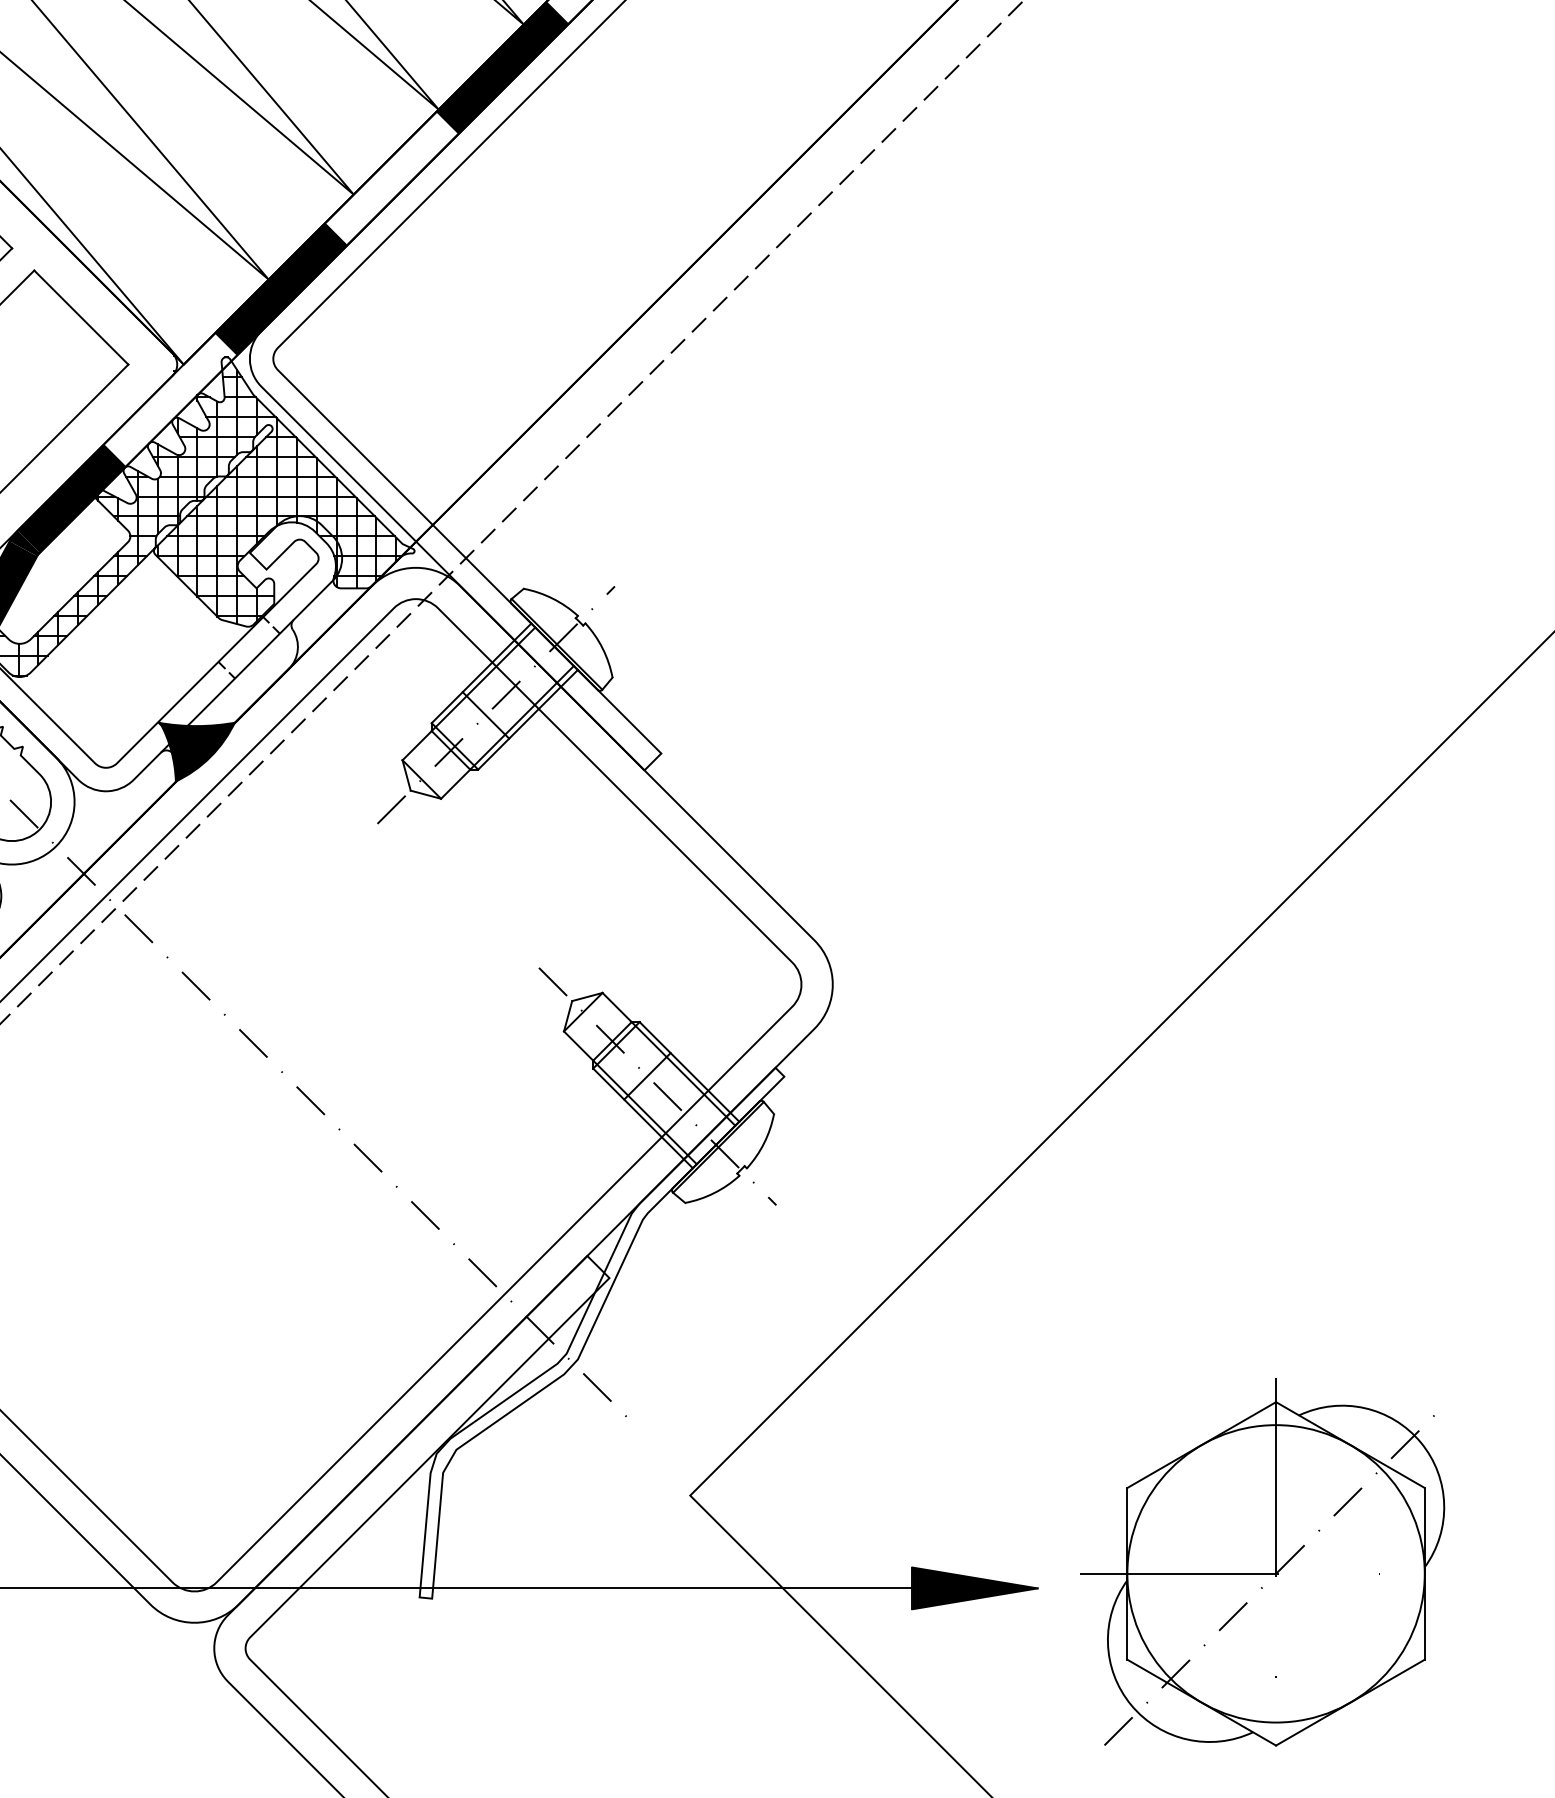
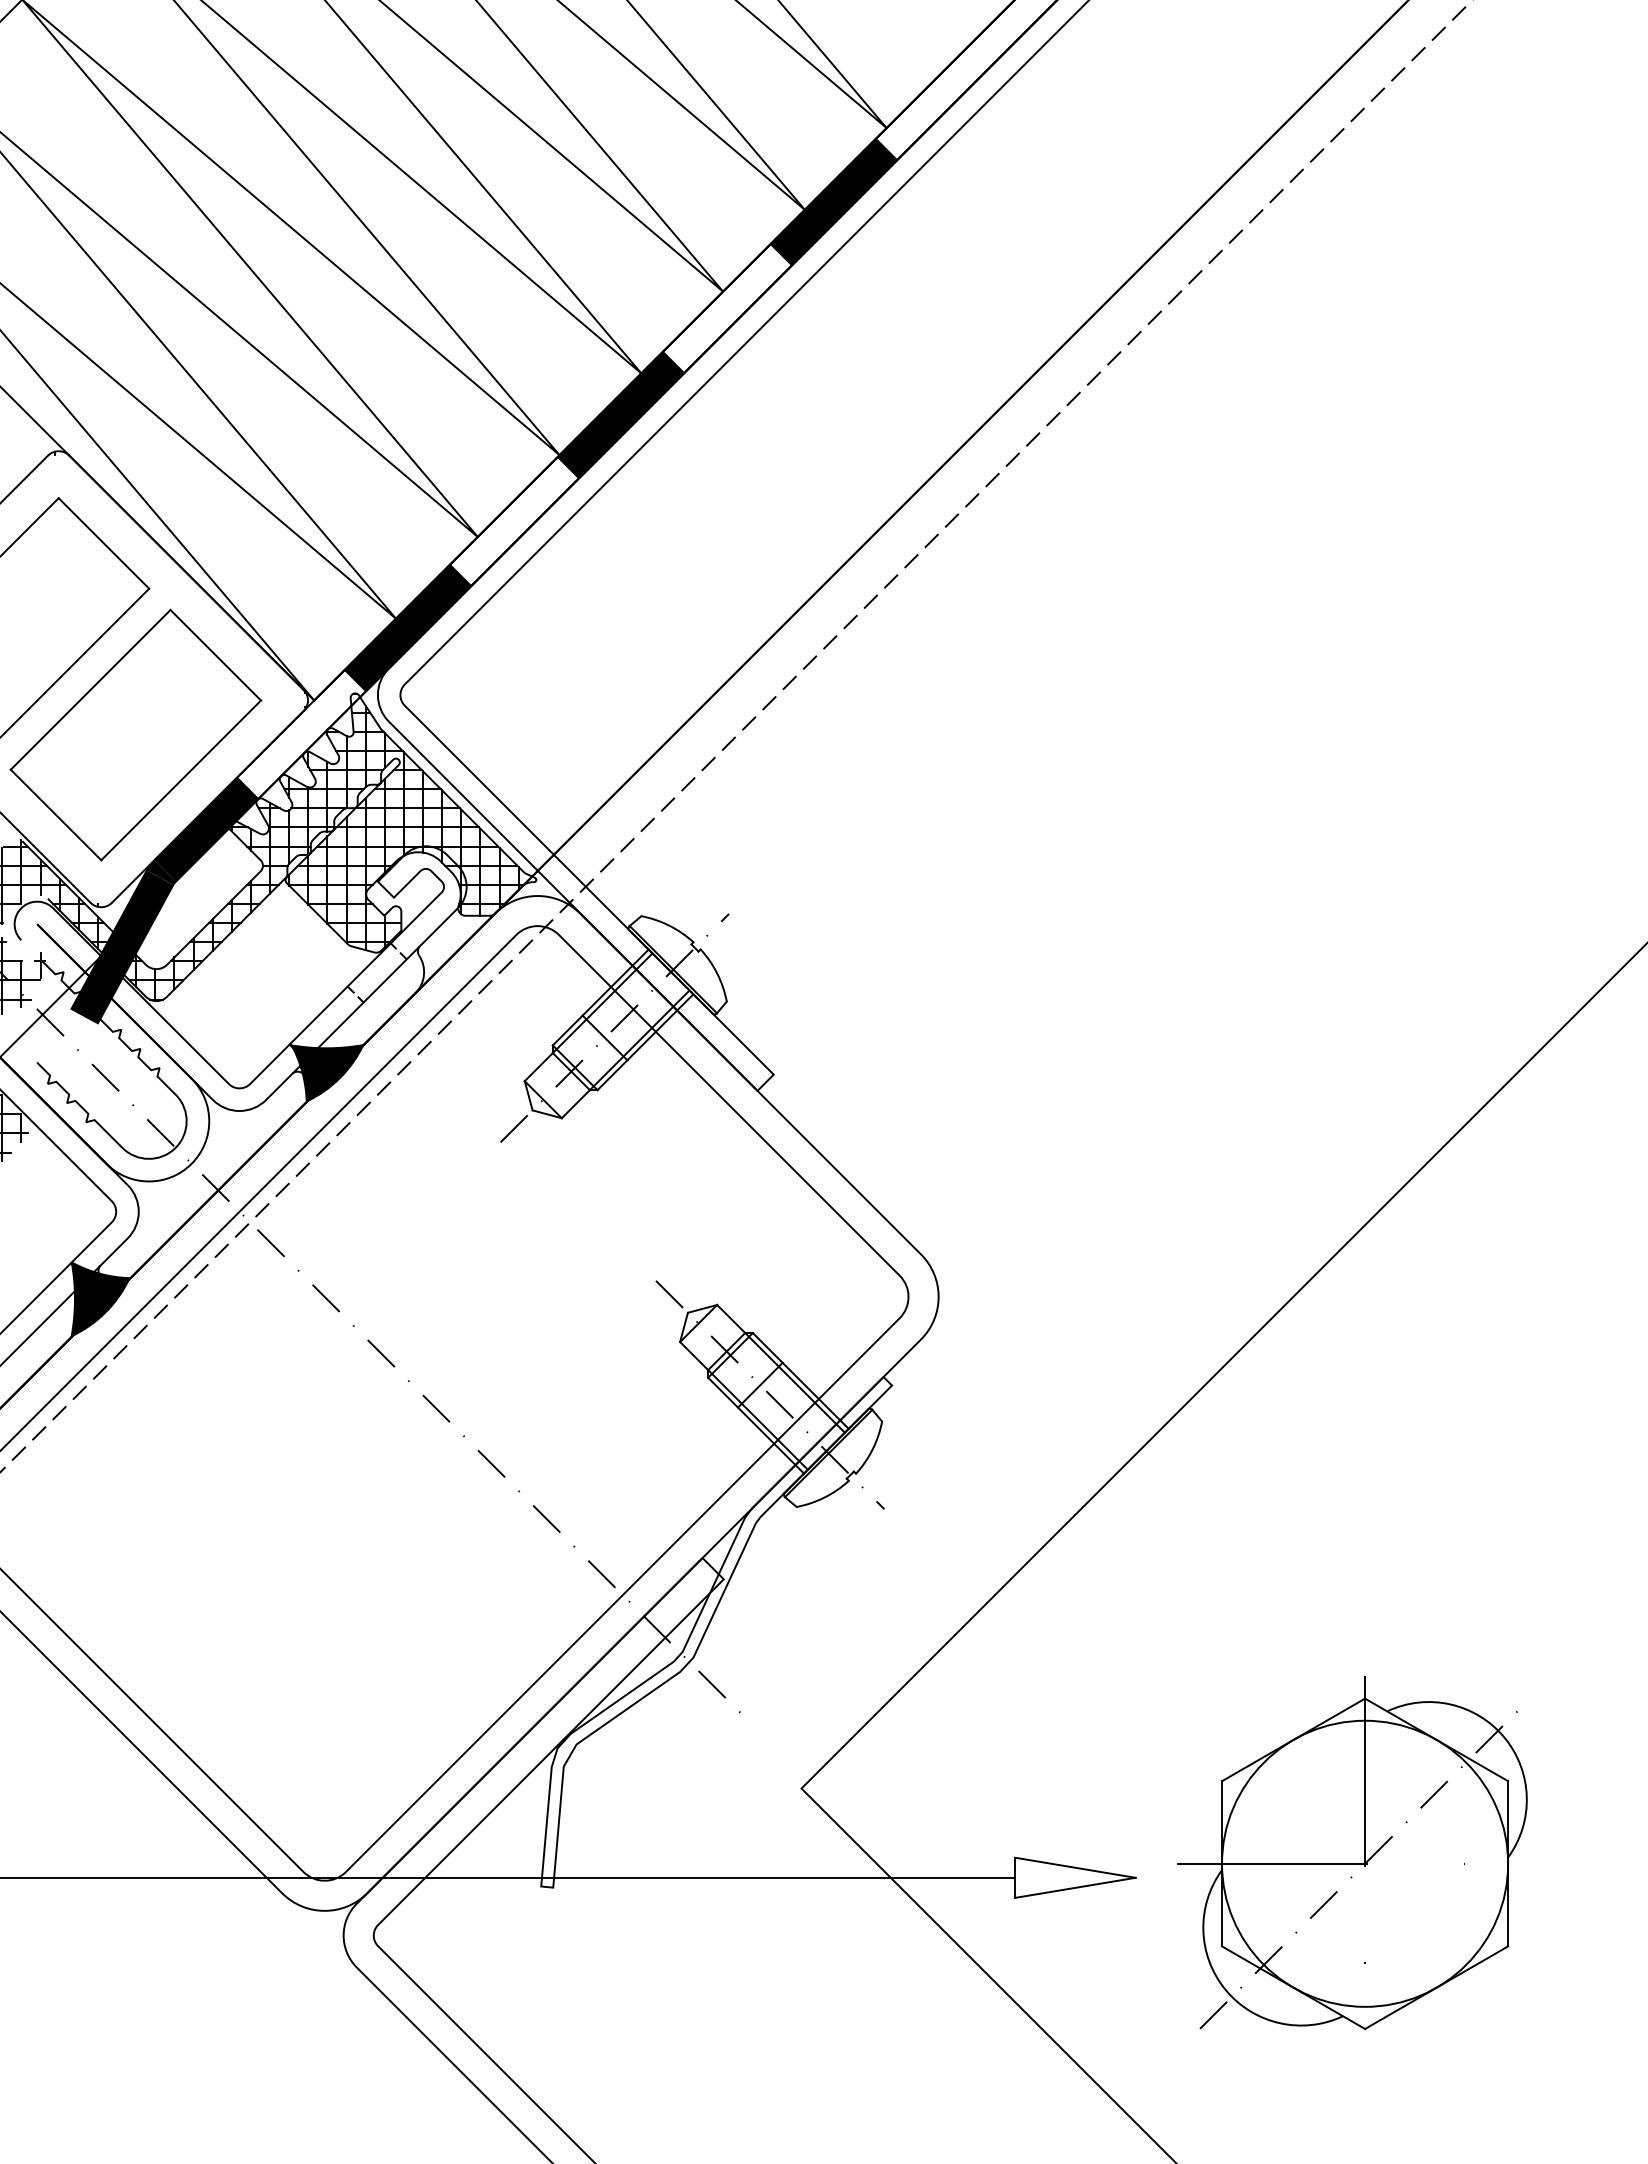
fill: (974, 1588) -> (1074, 1877), removed

